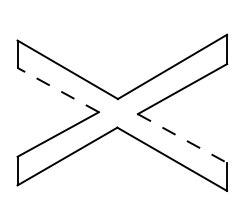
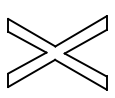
line: (58, 90) -> (27, 42), dashed -> solid
line: (182, 137) -> (85, 64), dashed -> solid

